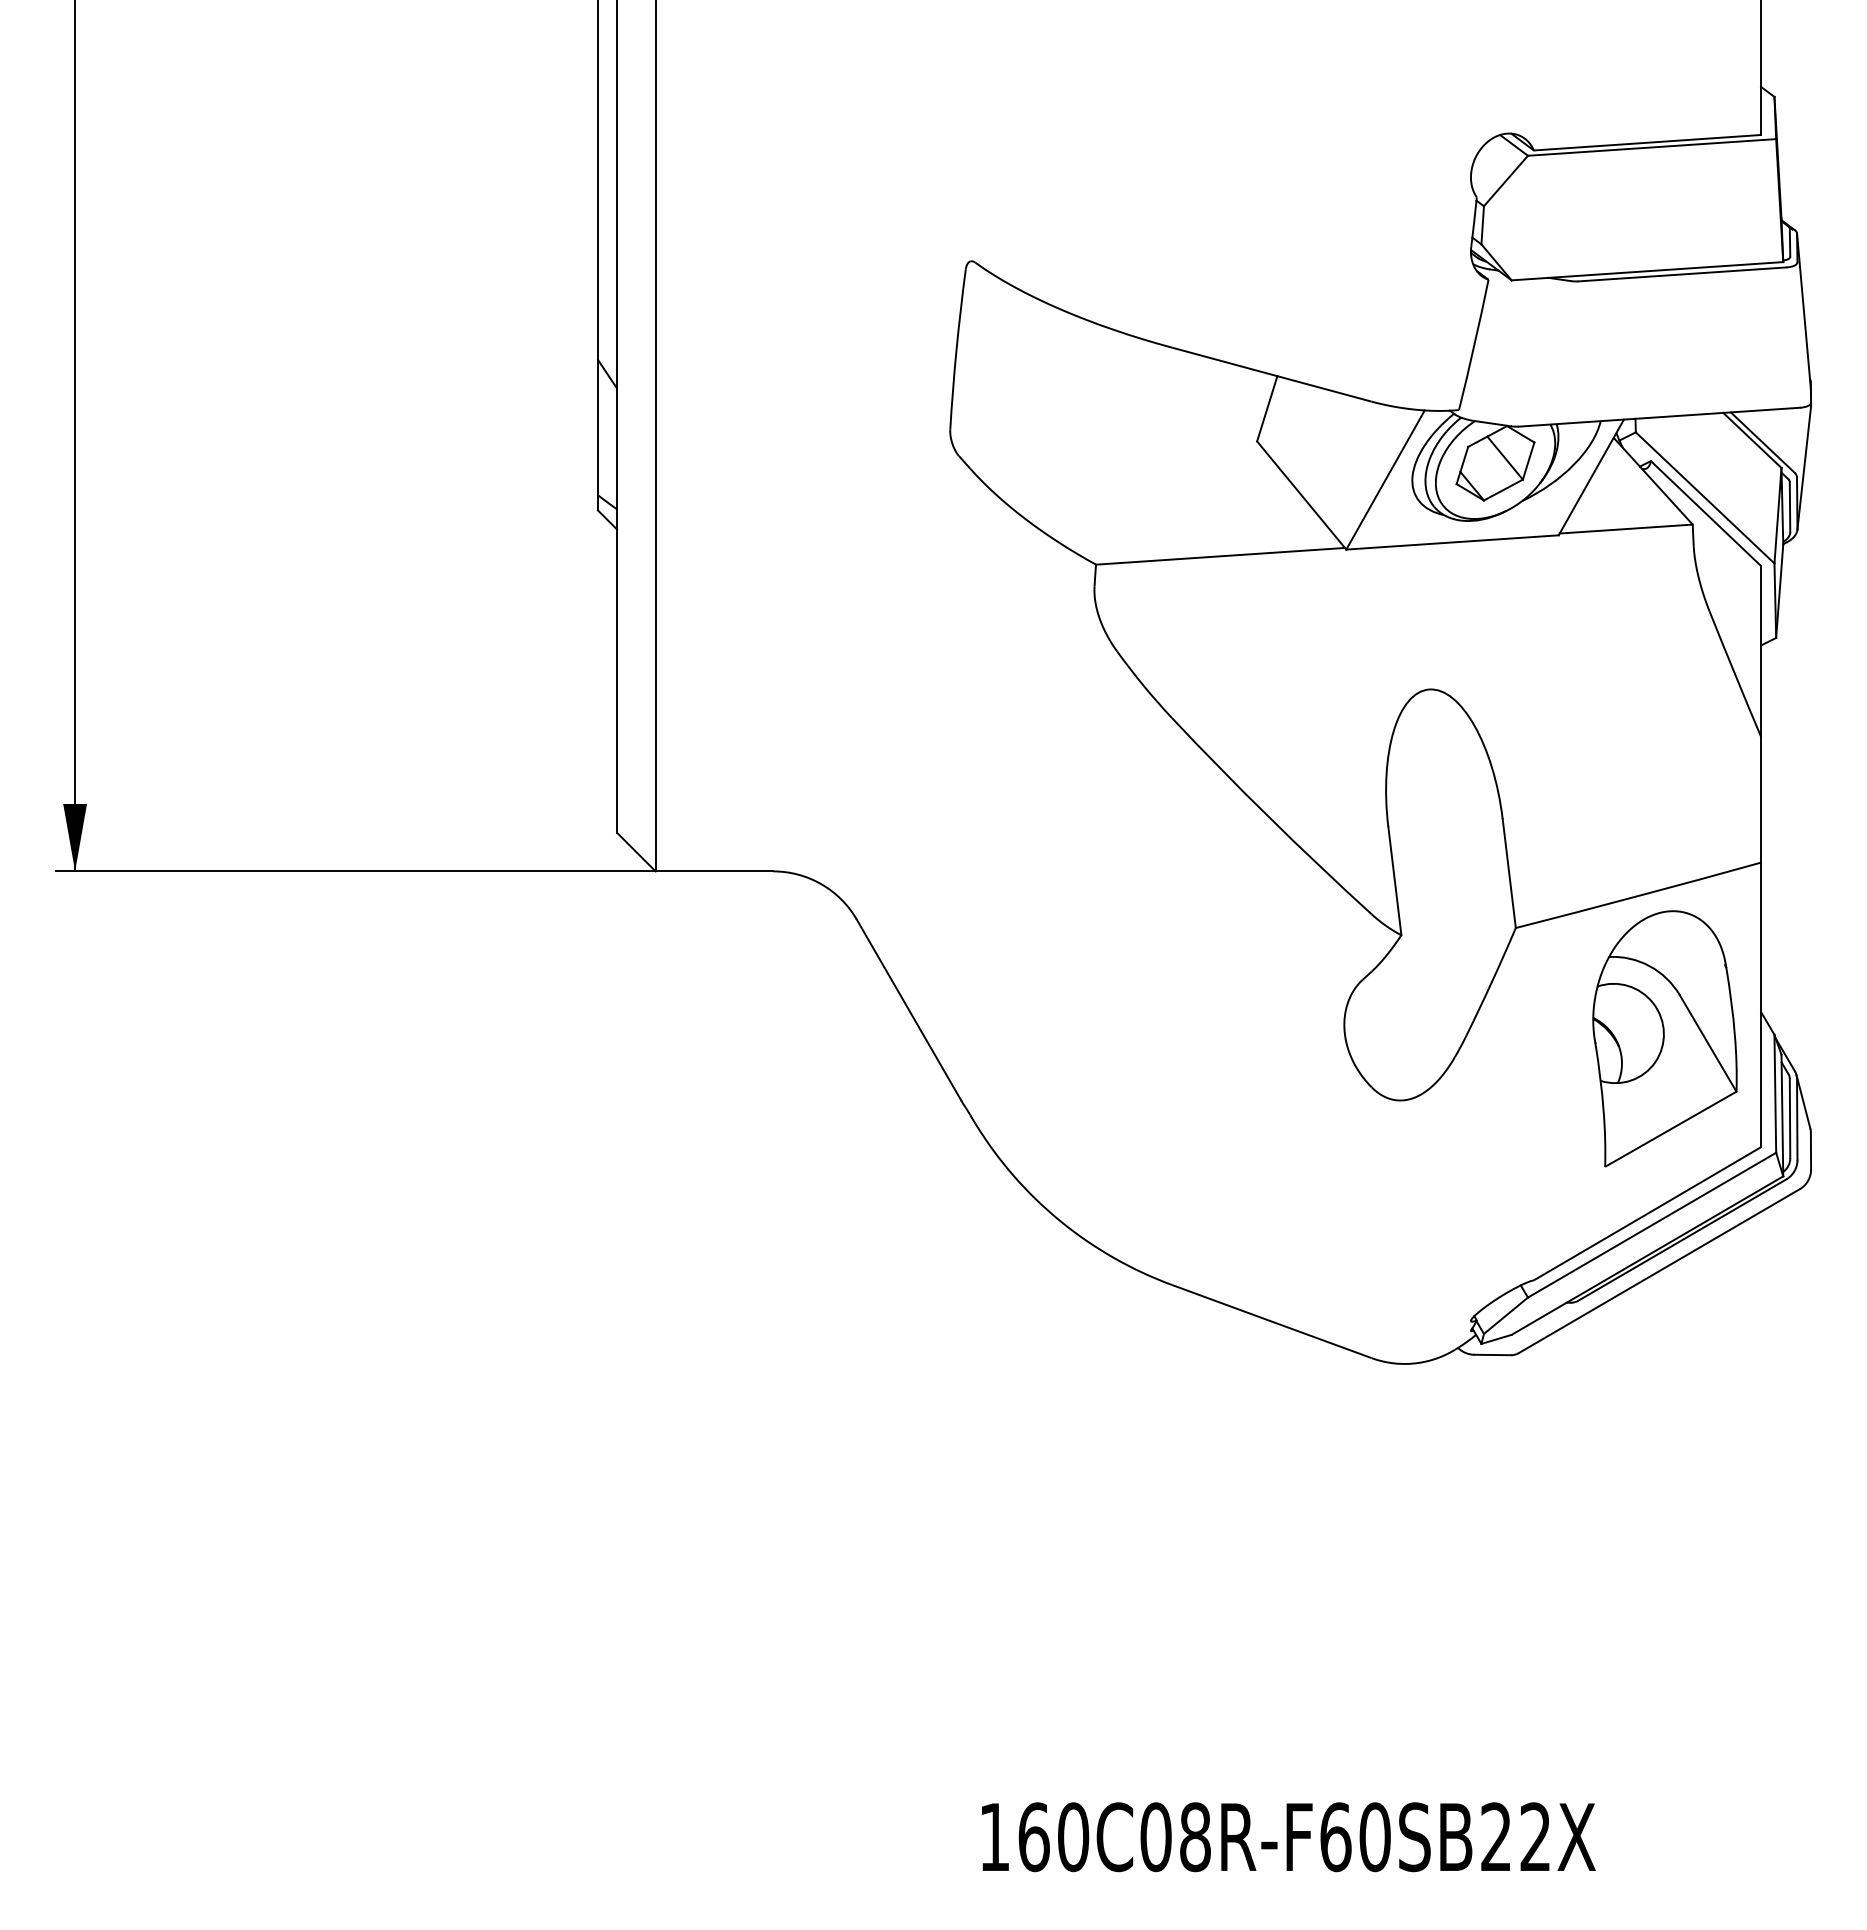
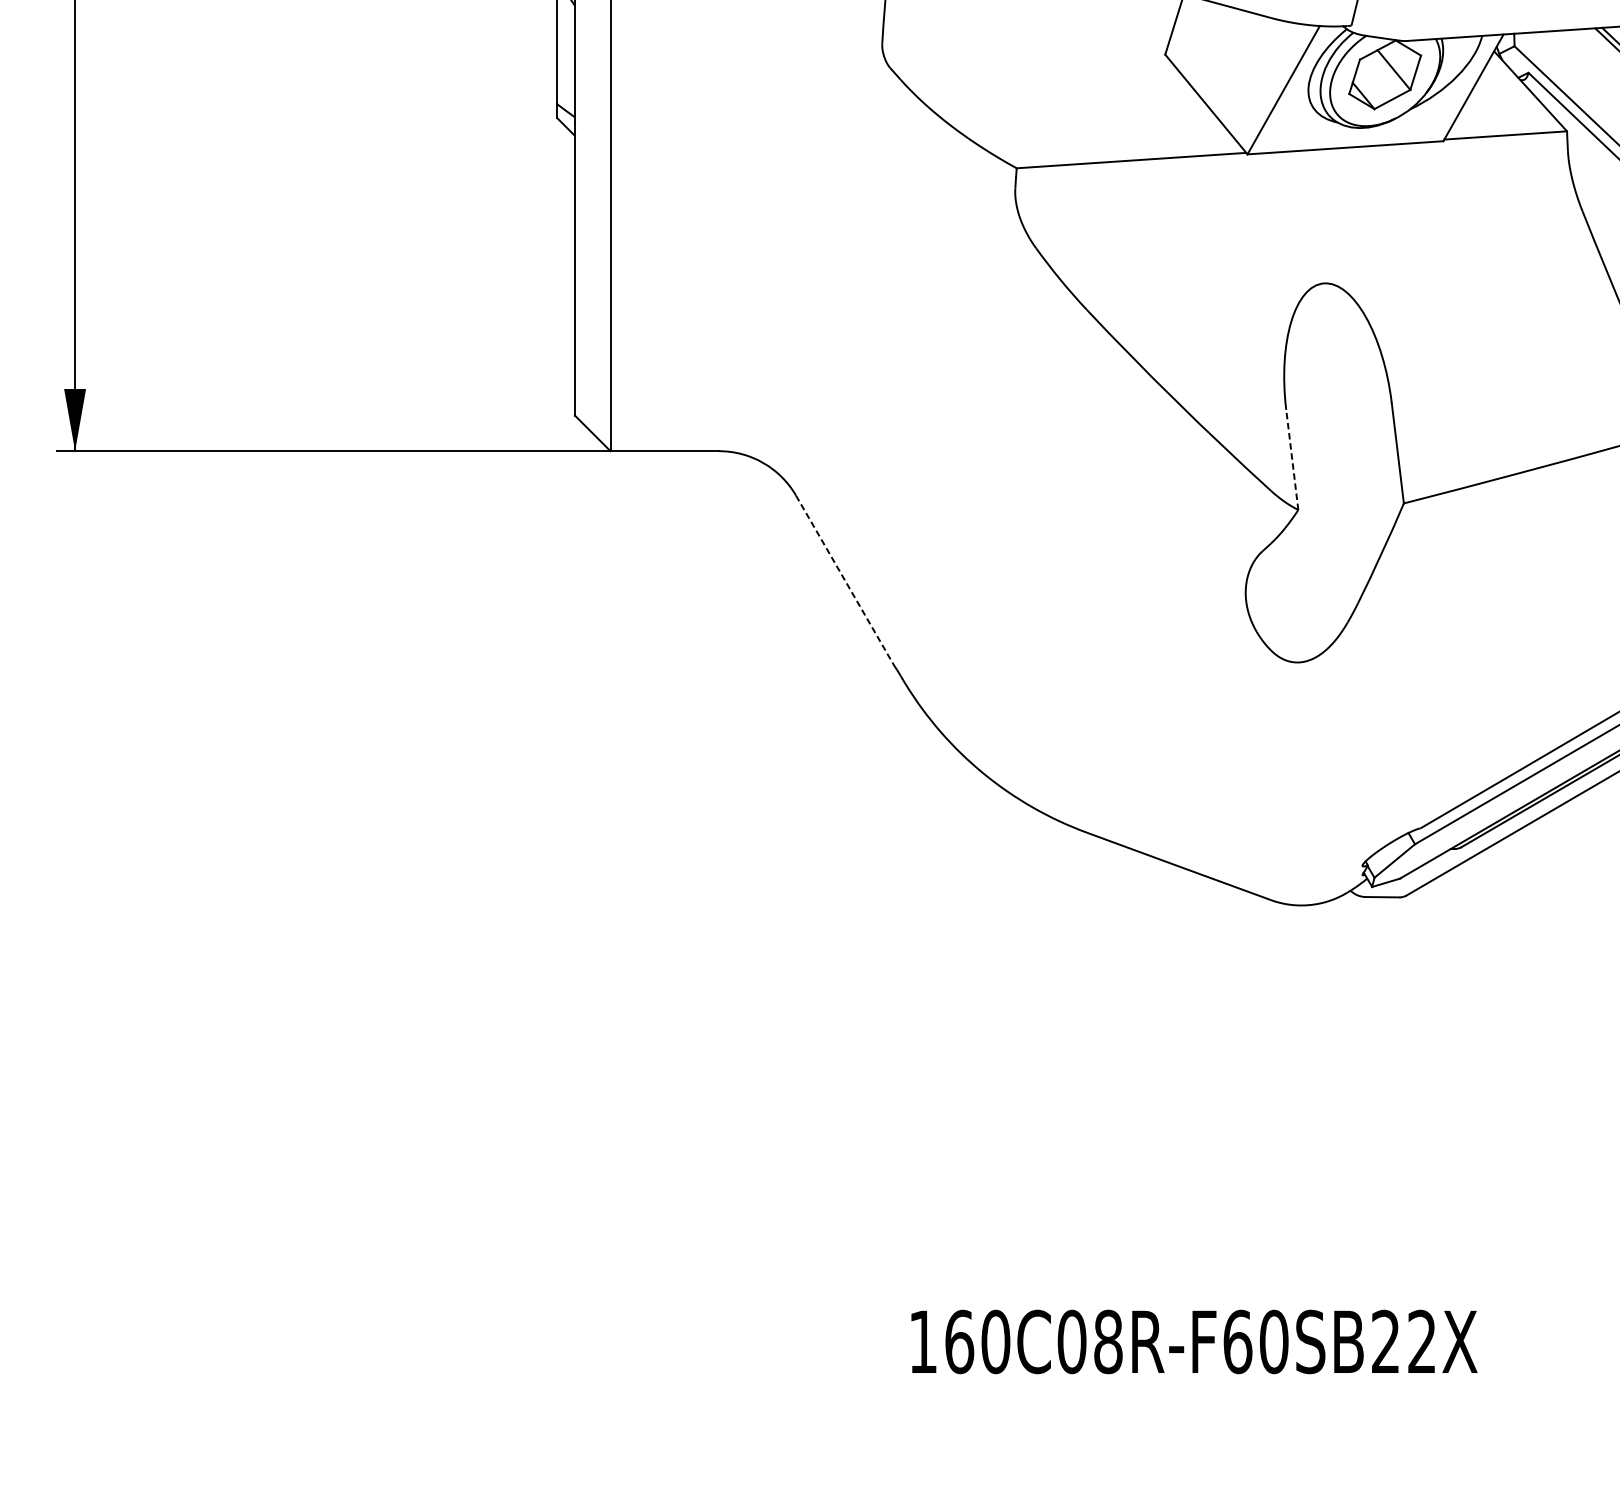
line: (1394, 880) -> (1291, 459), solid -> dashed
line: (909, 1010) -> (844, 579), solid -> dashed
part: (1664, 1038) -> (1540, 605), removed

